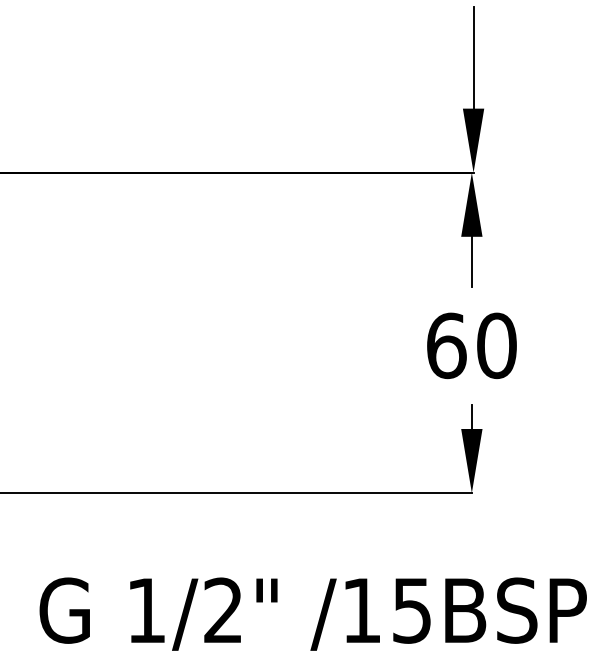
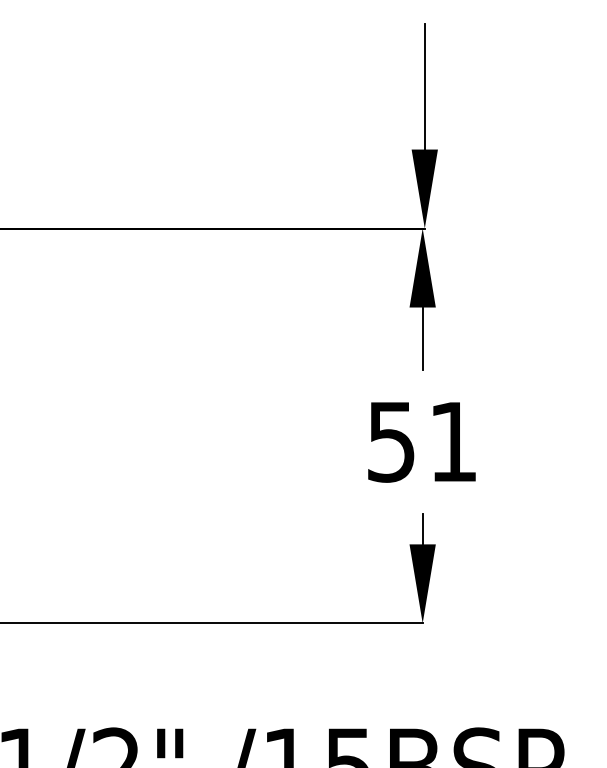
text: (471, 345) -> (422, 441), 60 -> 51

